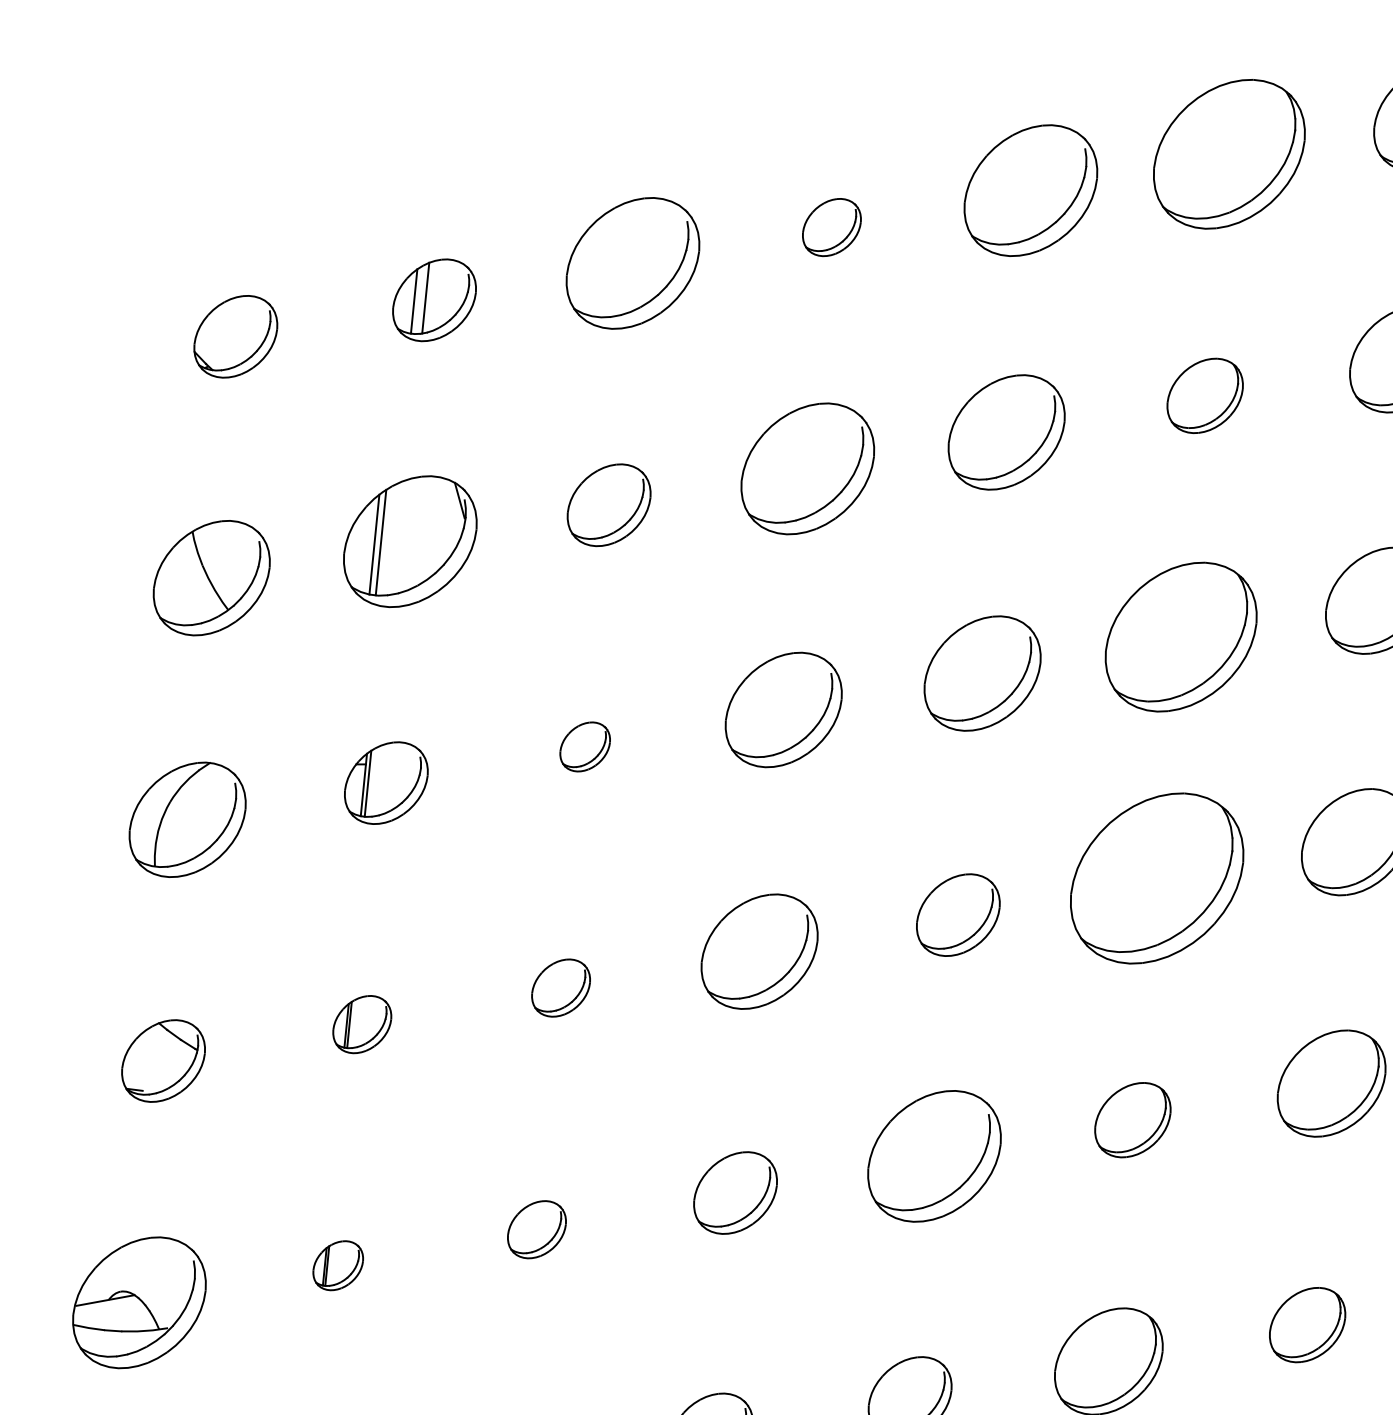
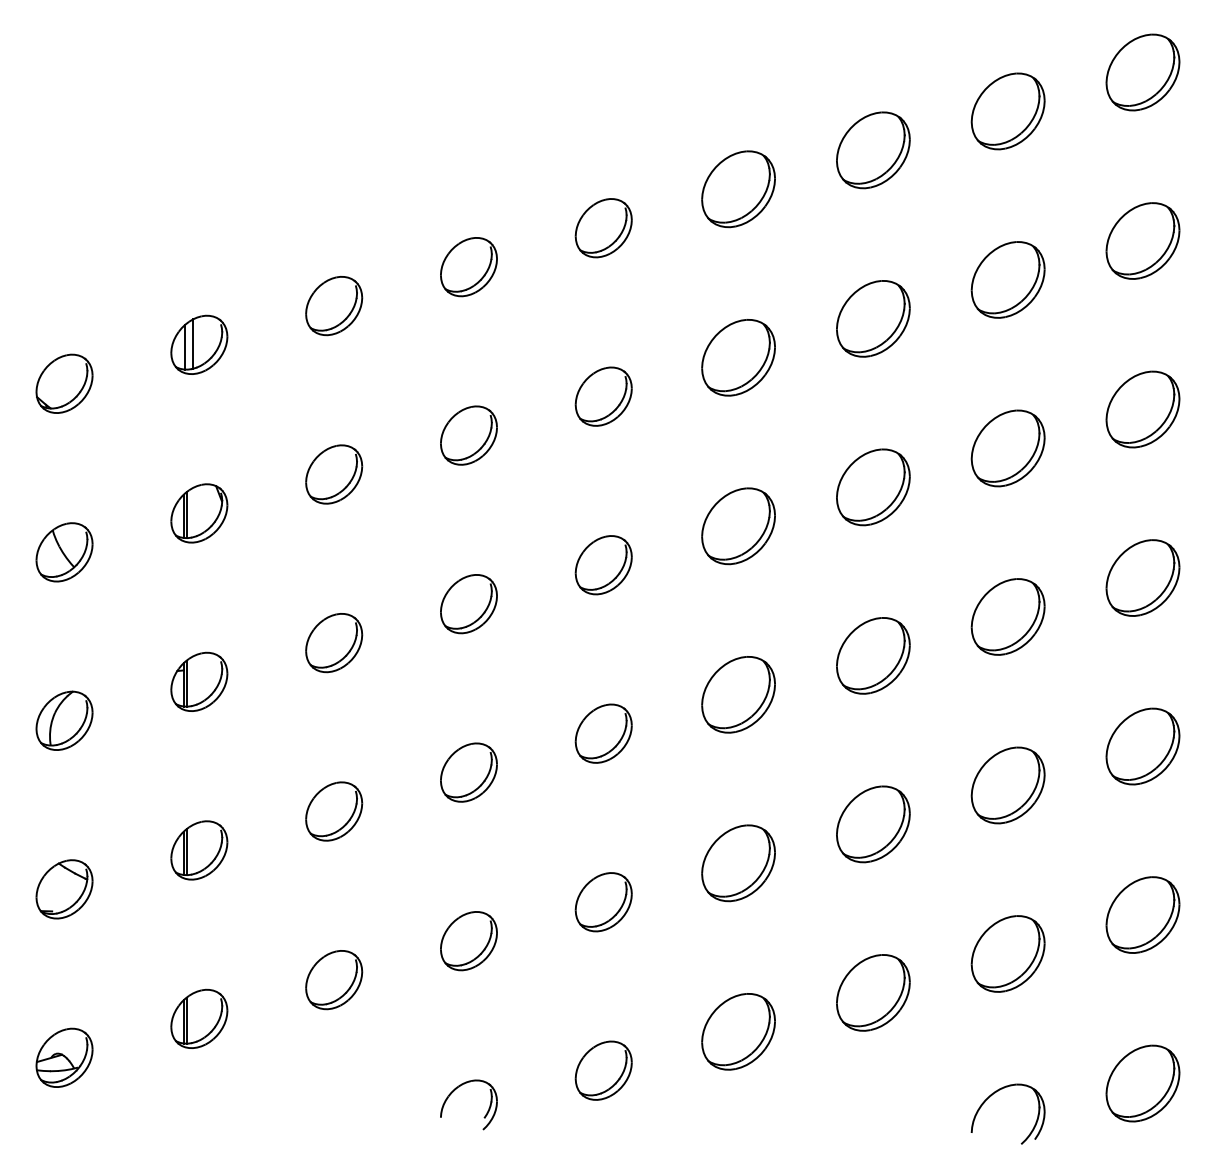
part: (1229, 154) -> (738, 189), size x0.71
part: (1030, 191) -> (603, 228), size x0.62
part: (831, 227) -> (468, 267), size x1.43
part: (633, 264) -> (334, 306), size x0.62
part: (1205, 395) -> (738, 357), size x1.43
part: (1006, 431) -> (603, 396), size x0.71
part: (807, 468) -> (468, 435), size x0.62
part: (410, 541) -> (199, 513), size x0.62
part: (211, 578) -> (64, 552), size x0.71
part: (1180, 637) -> (738, 526), size x0.71
part: (982, 674) -> (603, 565), size x0.71
part: (783, 710) -> (468, 604), size x0.71
part: (585, 747) -> (334, 643), size x1.67
part: (187, 819) -> (64, 720), size x0.71
part: (1156, 878) -> (738, 694), size x0.62
part: (758, 951) -> (468, 772), size x0.71
part: (561, 988) -> (334, 811), size x1.43
part: (362, 1024) -> (199, 850), size x1.43
part: (1132, 1120) -> (738, 863), size x1.43
part: (933, 1156) -> (603, 902), size x0.62
part: (537, 1230) -> (334, 980), size x1.43
part: (338, 1265) -> (199, 1018), size x1.67
part: (139, 1301) -> (64, 1057), size x0.62
part: (1307, 1324) -> (873, 992), size x1.43

